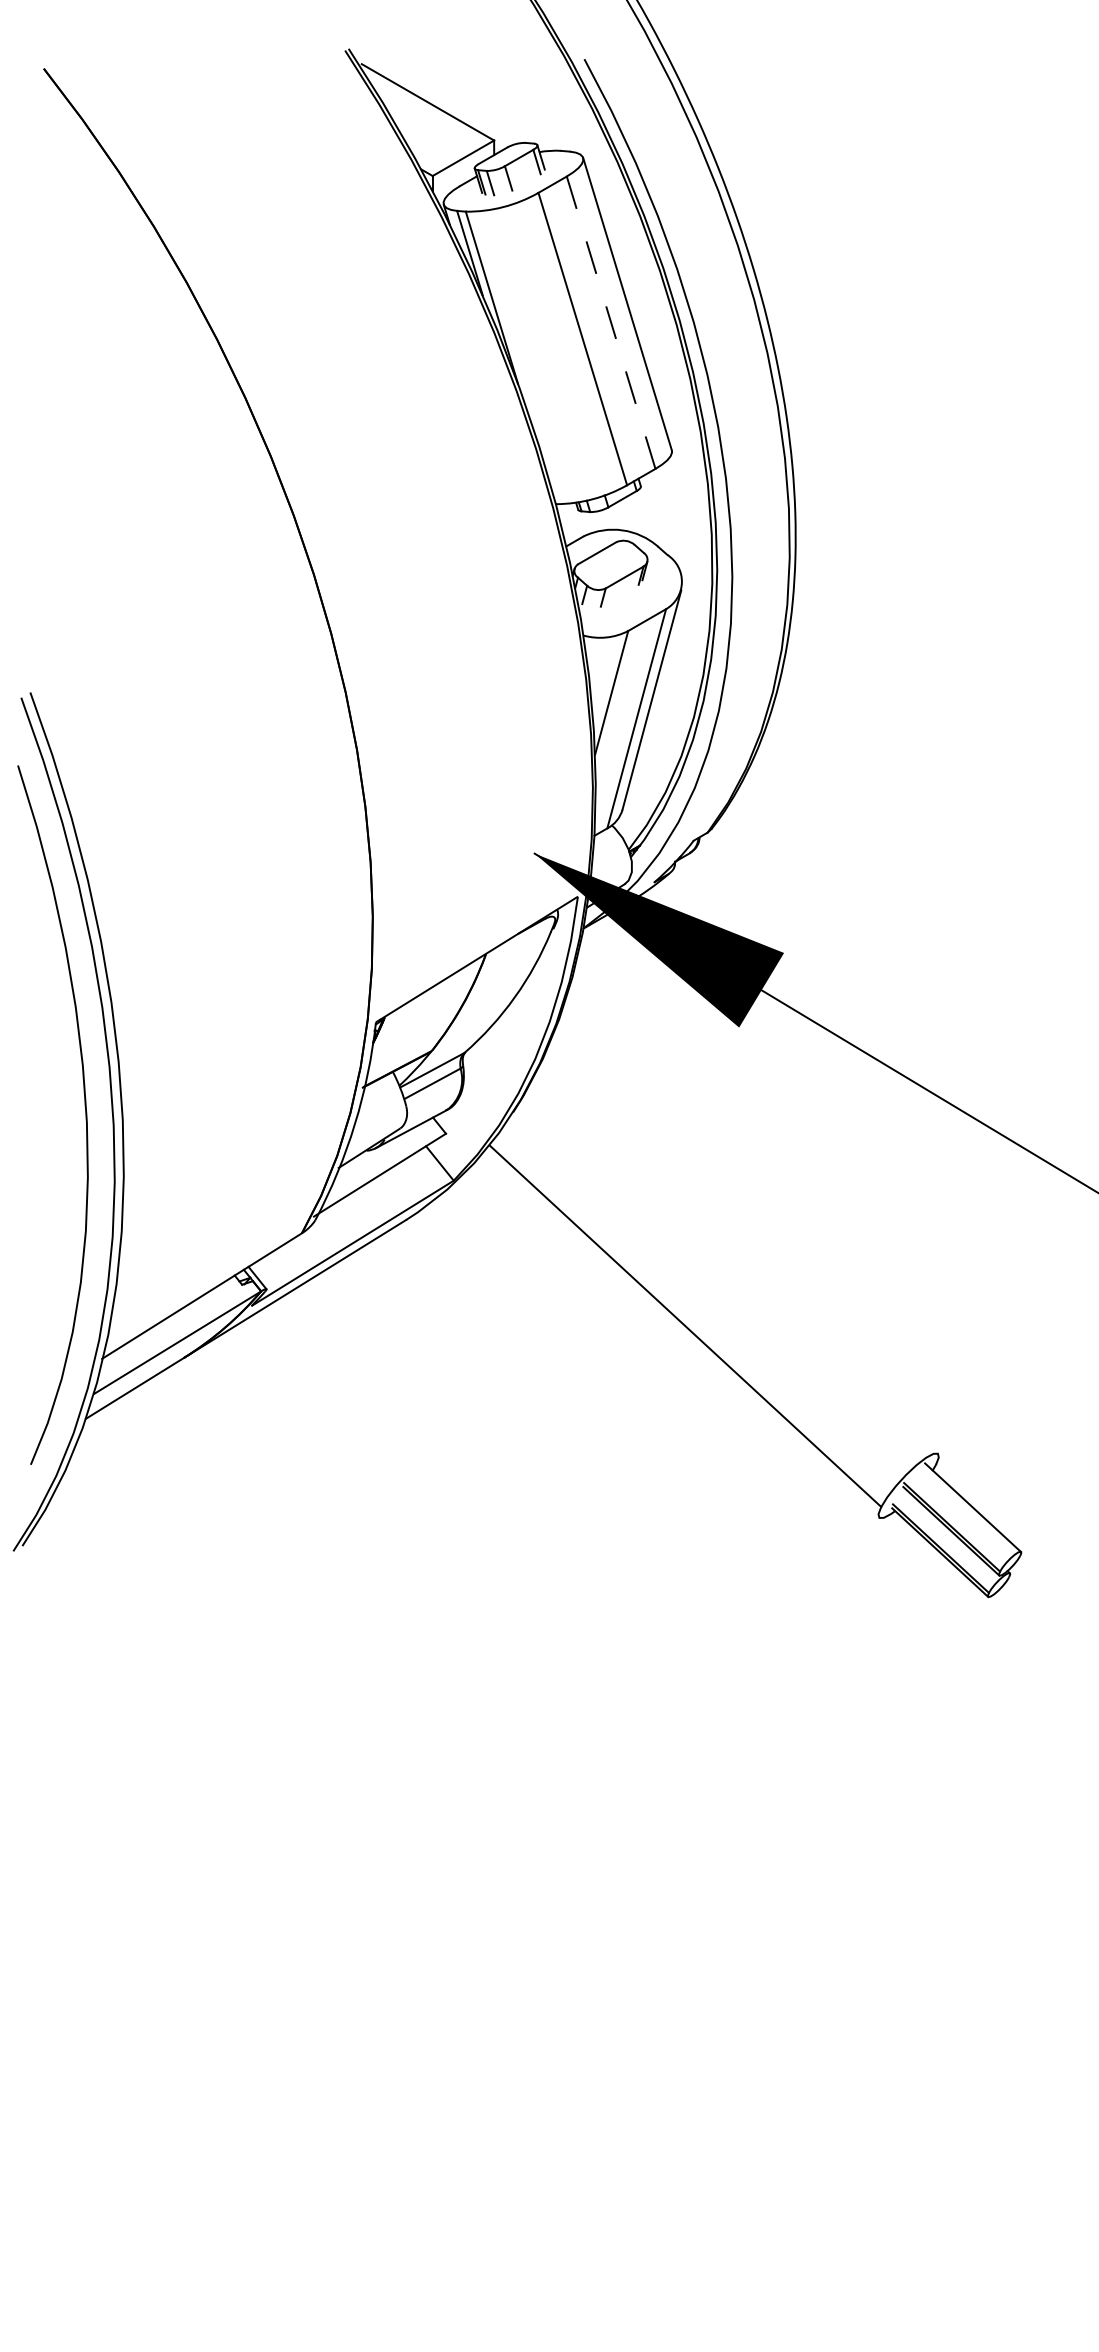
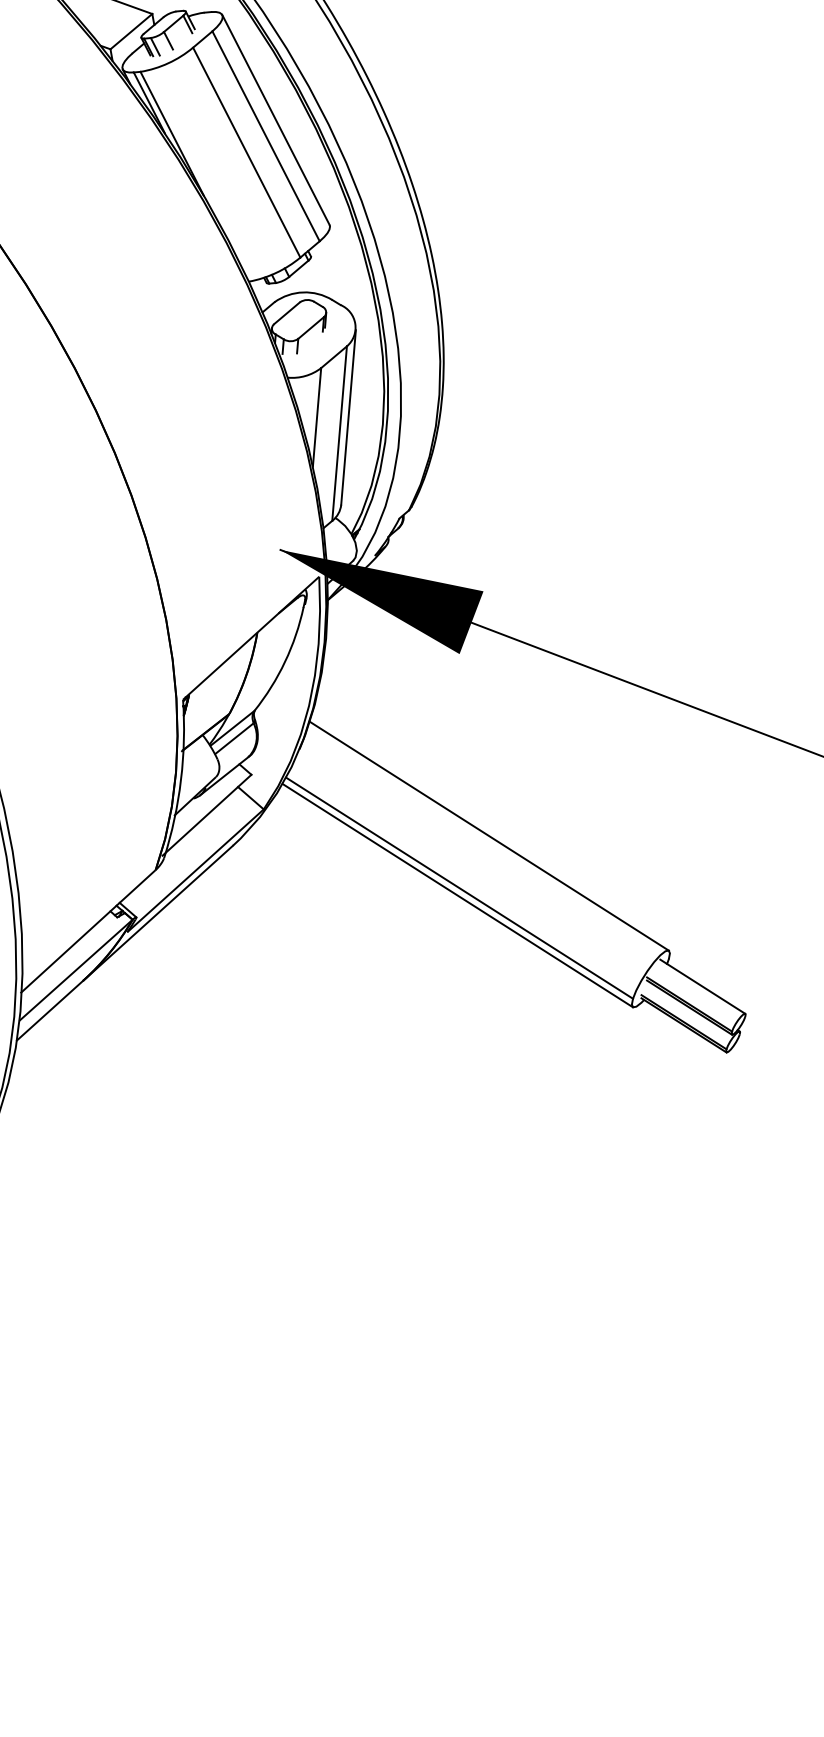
line: (611, 322) -> (266, 136), dashed -> solid
line: (735, 1266) -> (489, 836), added
line: (681, 1334) -> (457, 895), added

